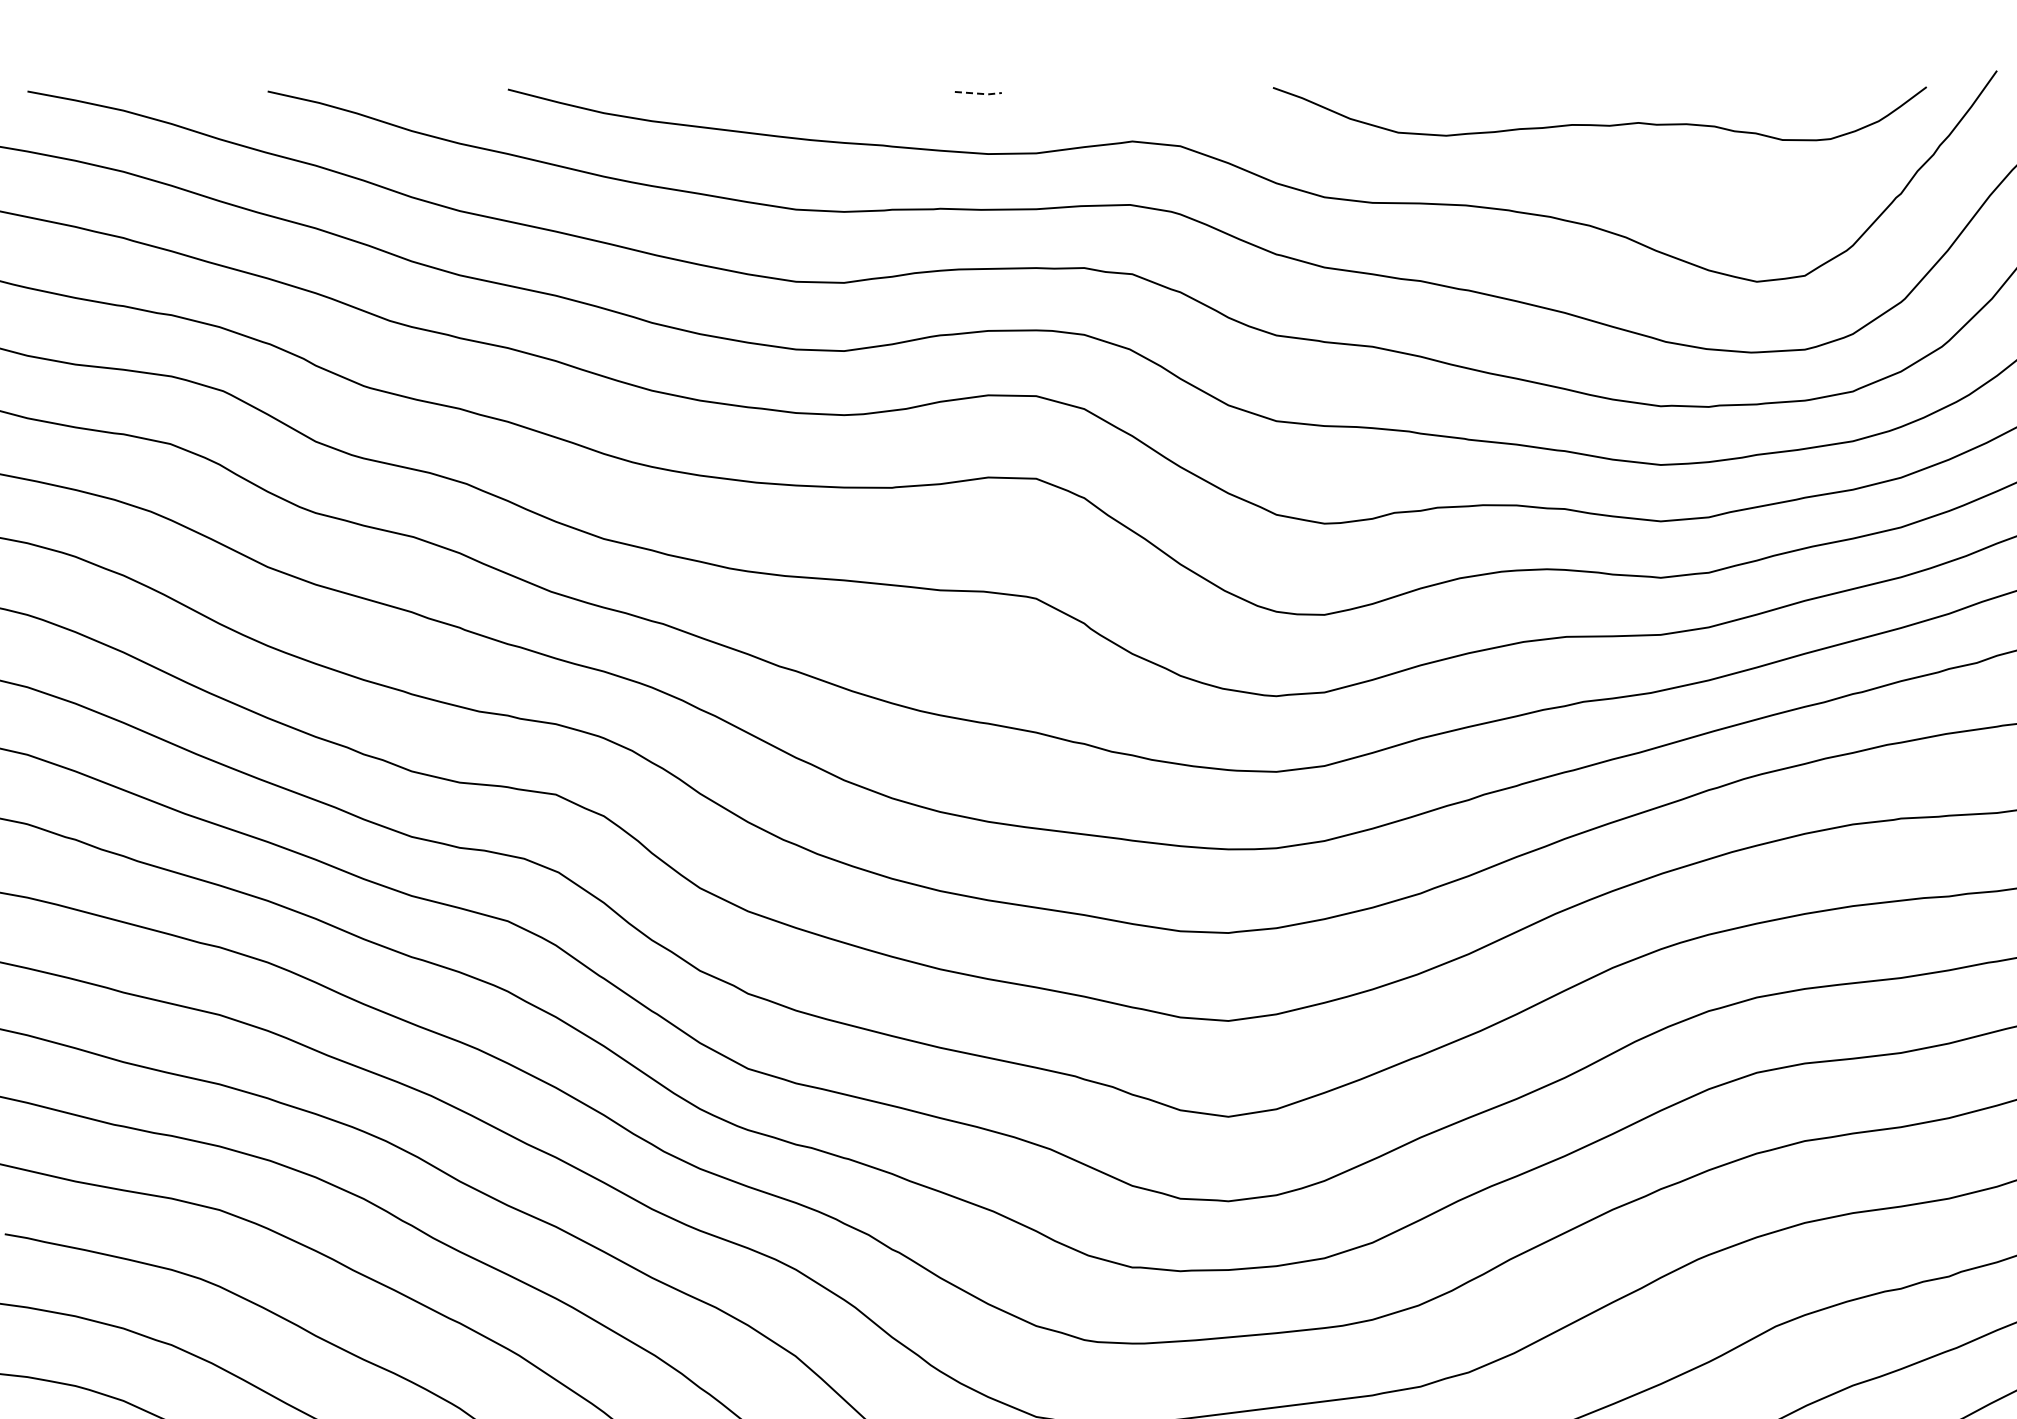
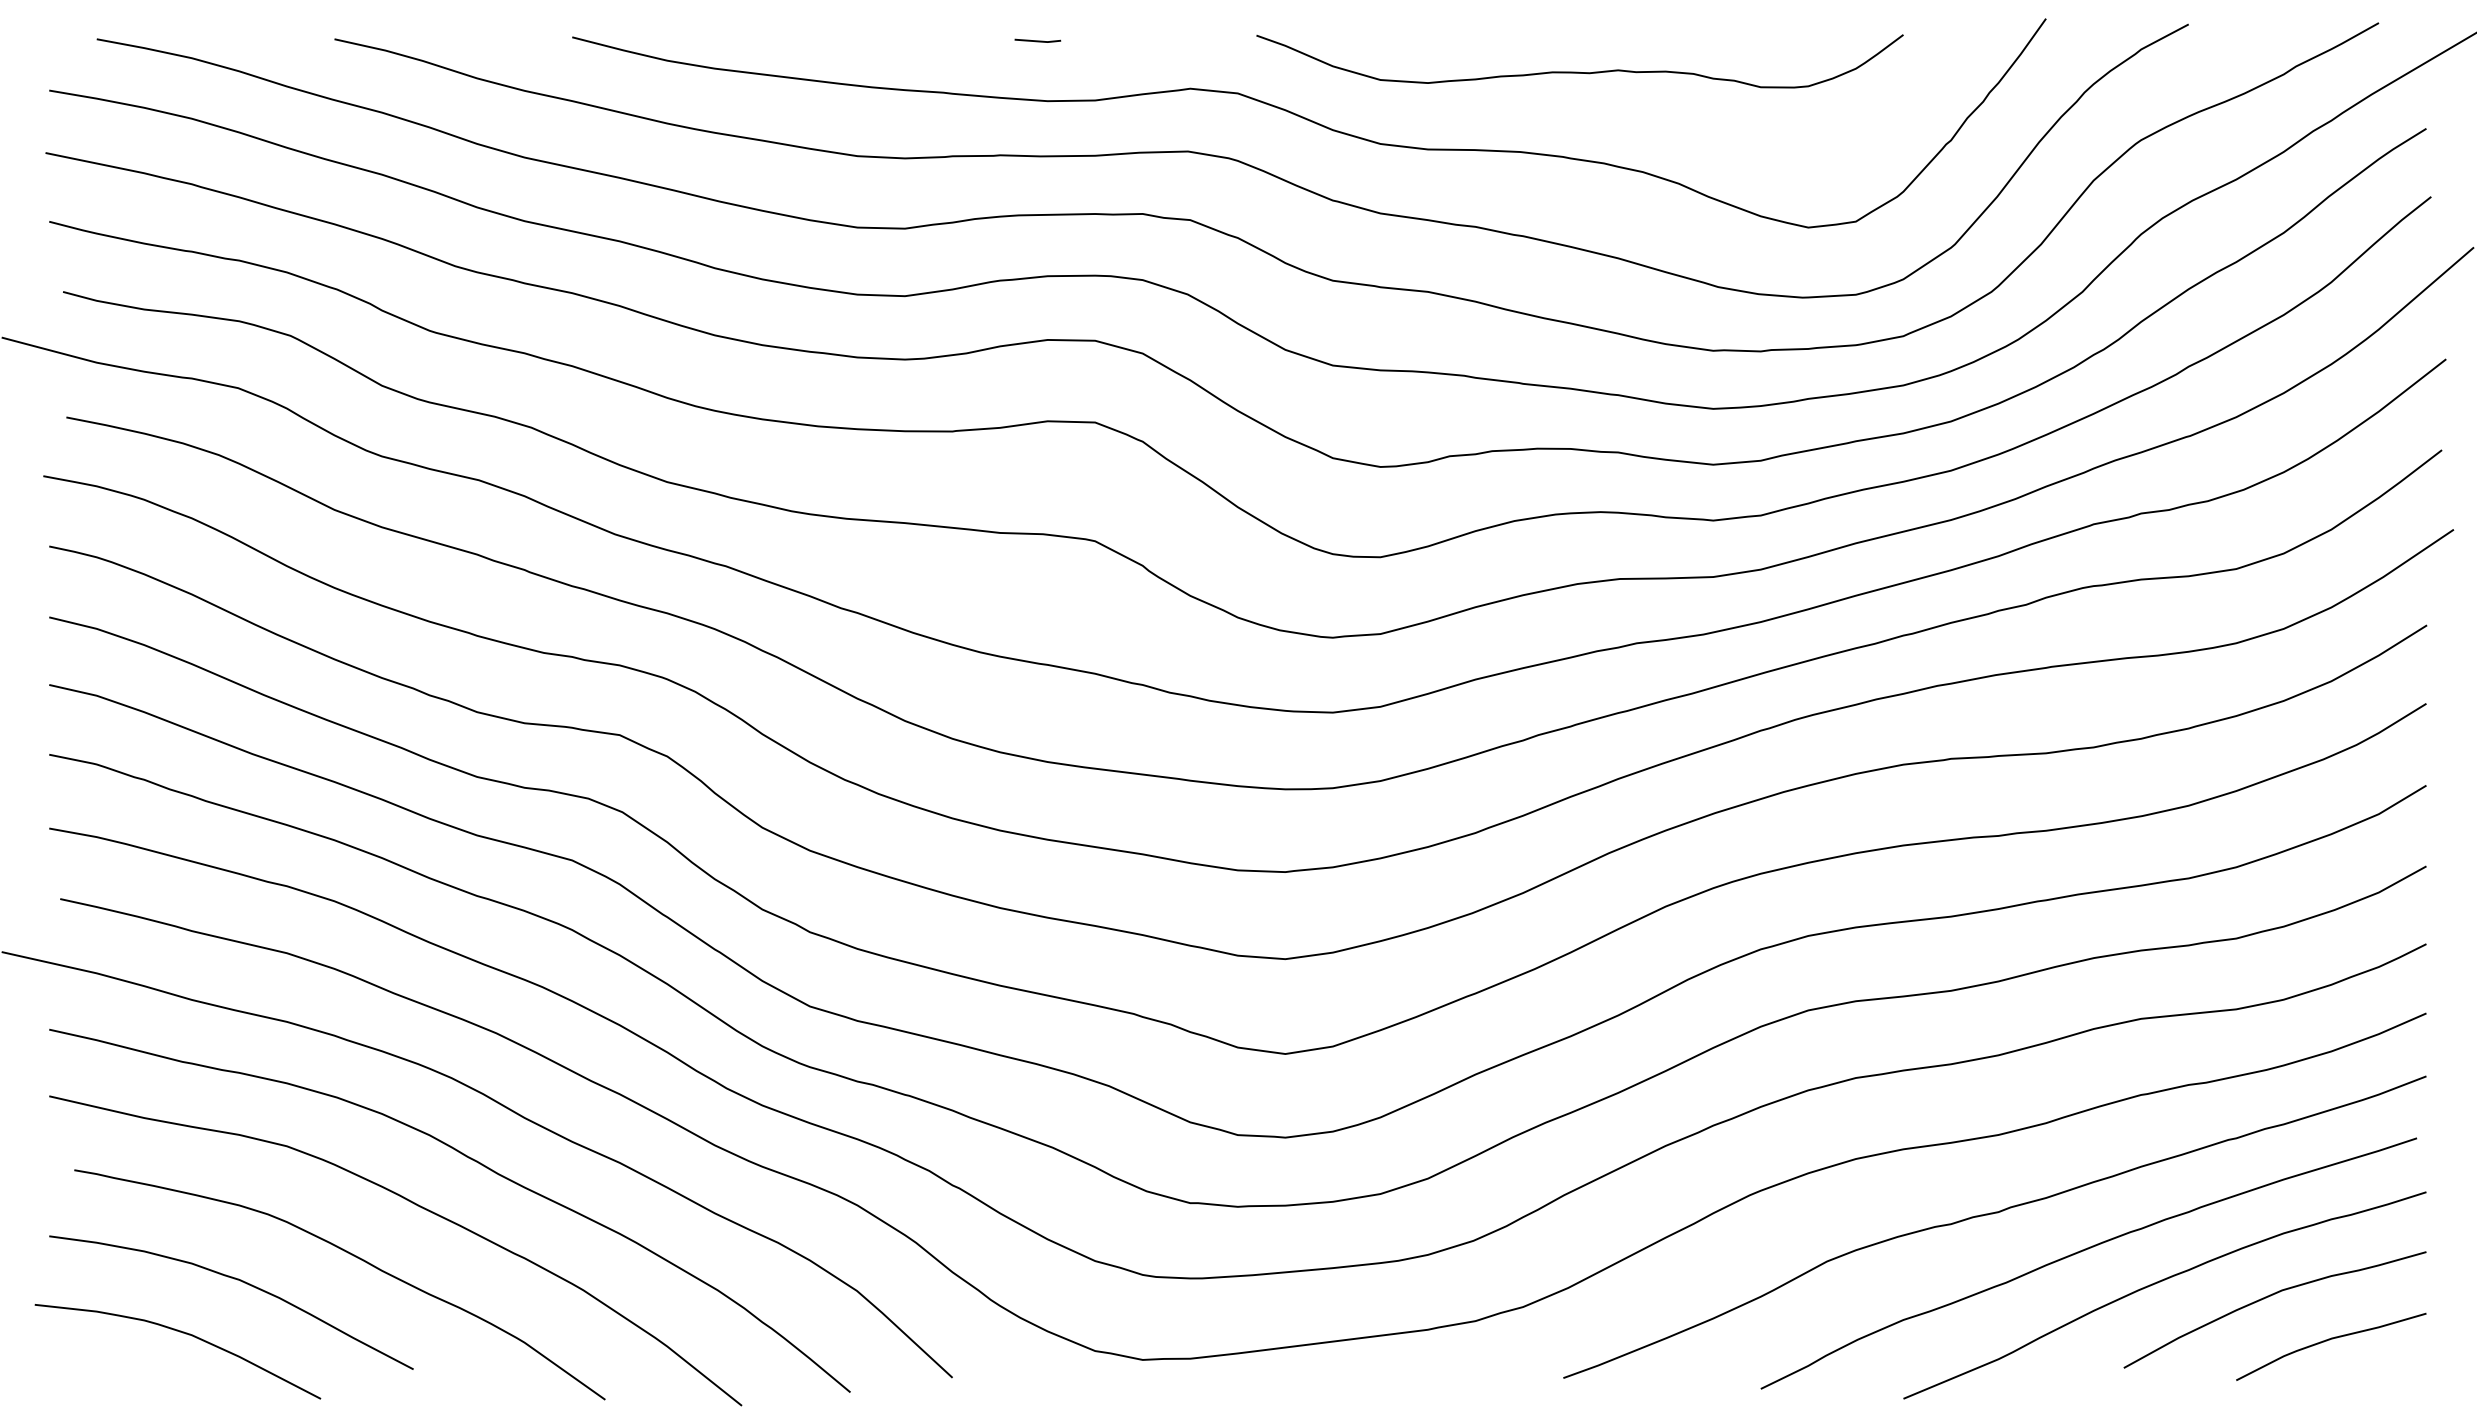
line: (978, 93) -> (1038, 41), dashed -> solid
curve: (1598, 124) -> (1578, 71), moved

